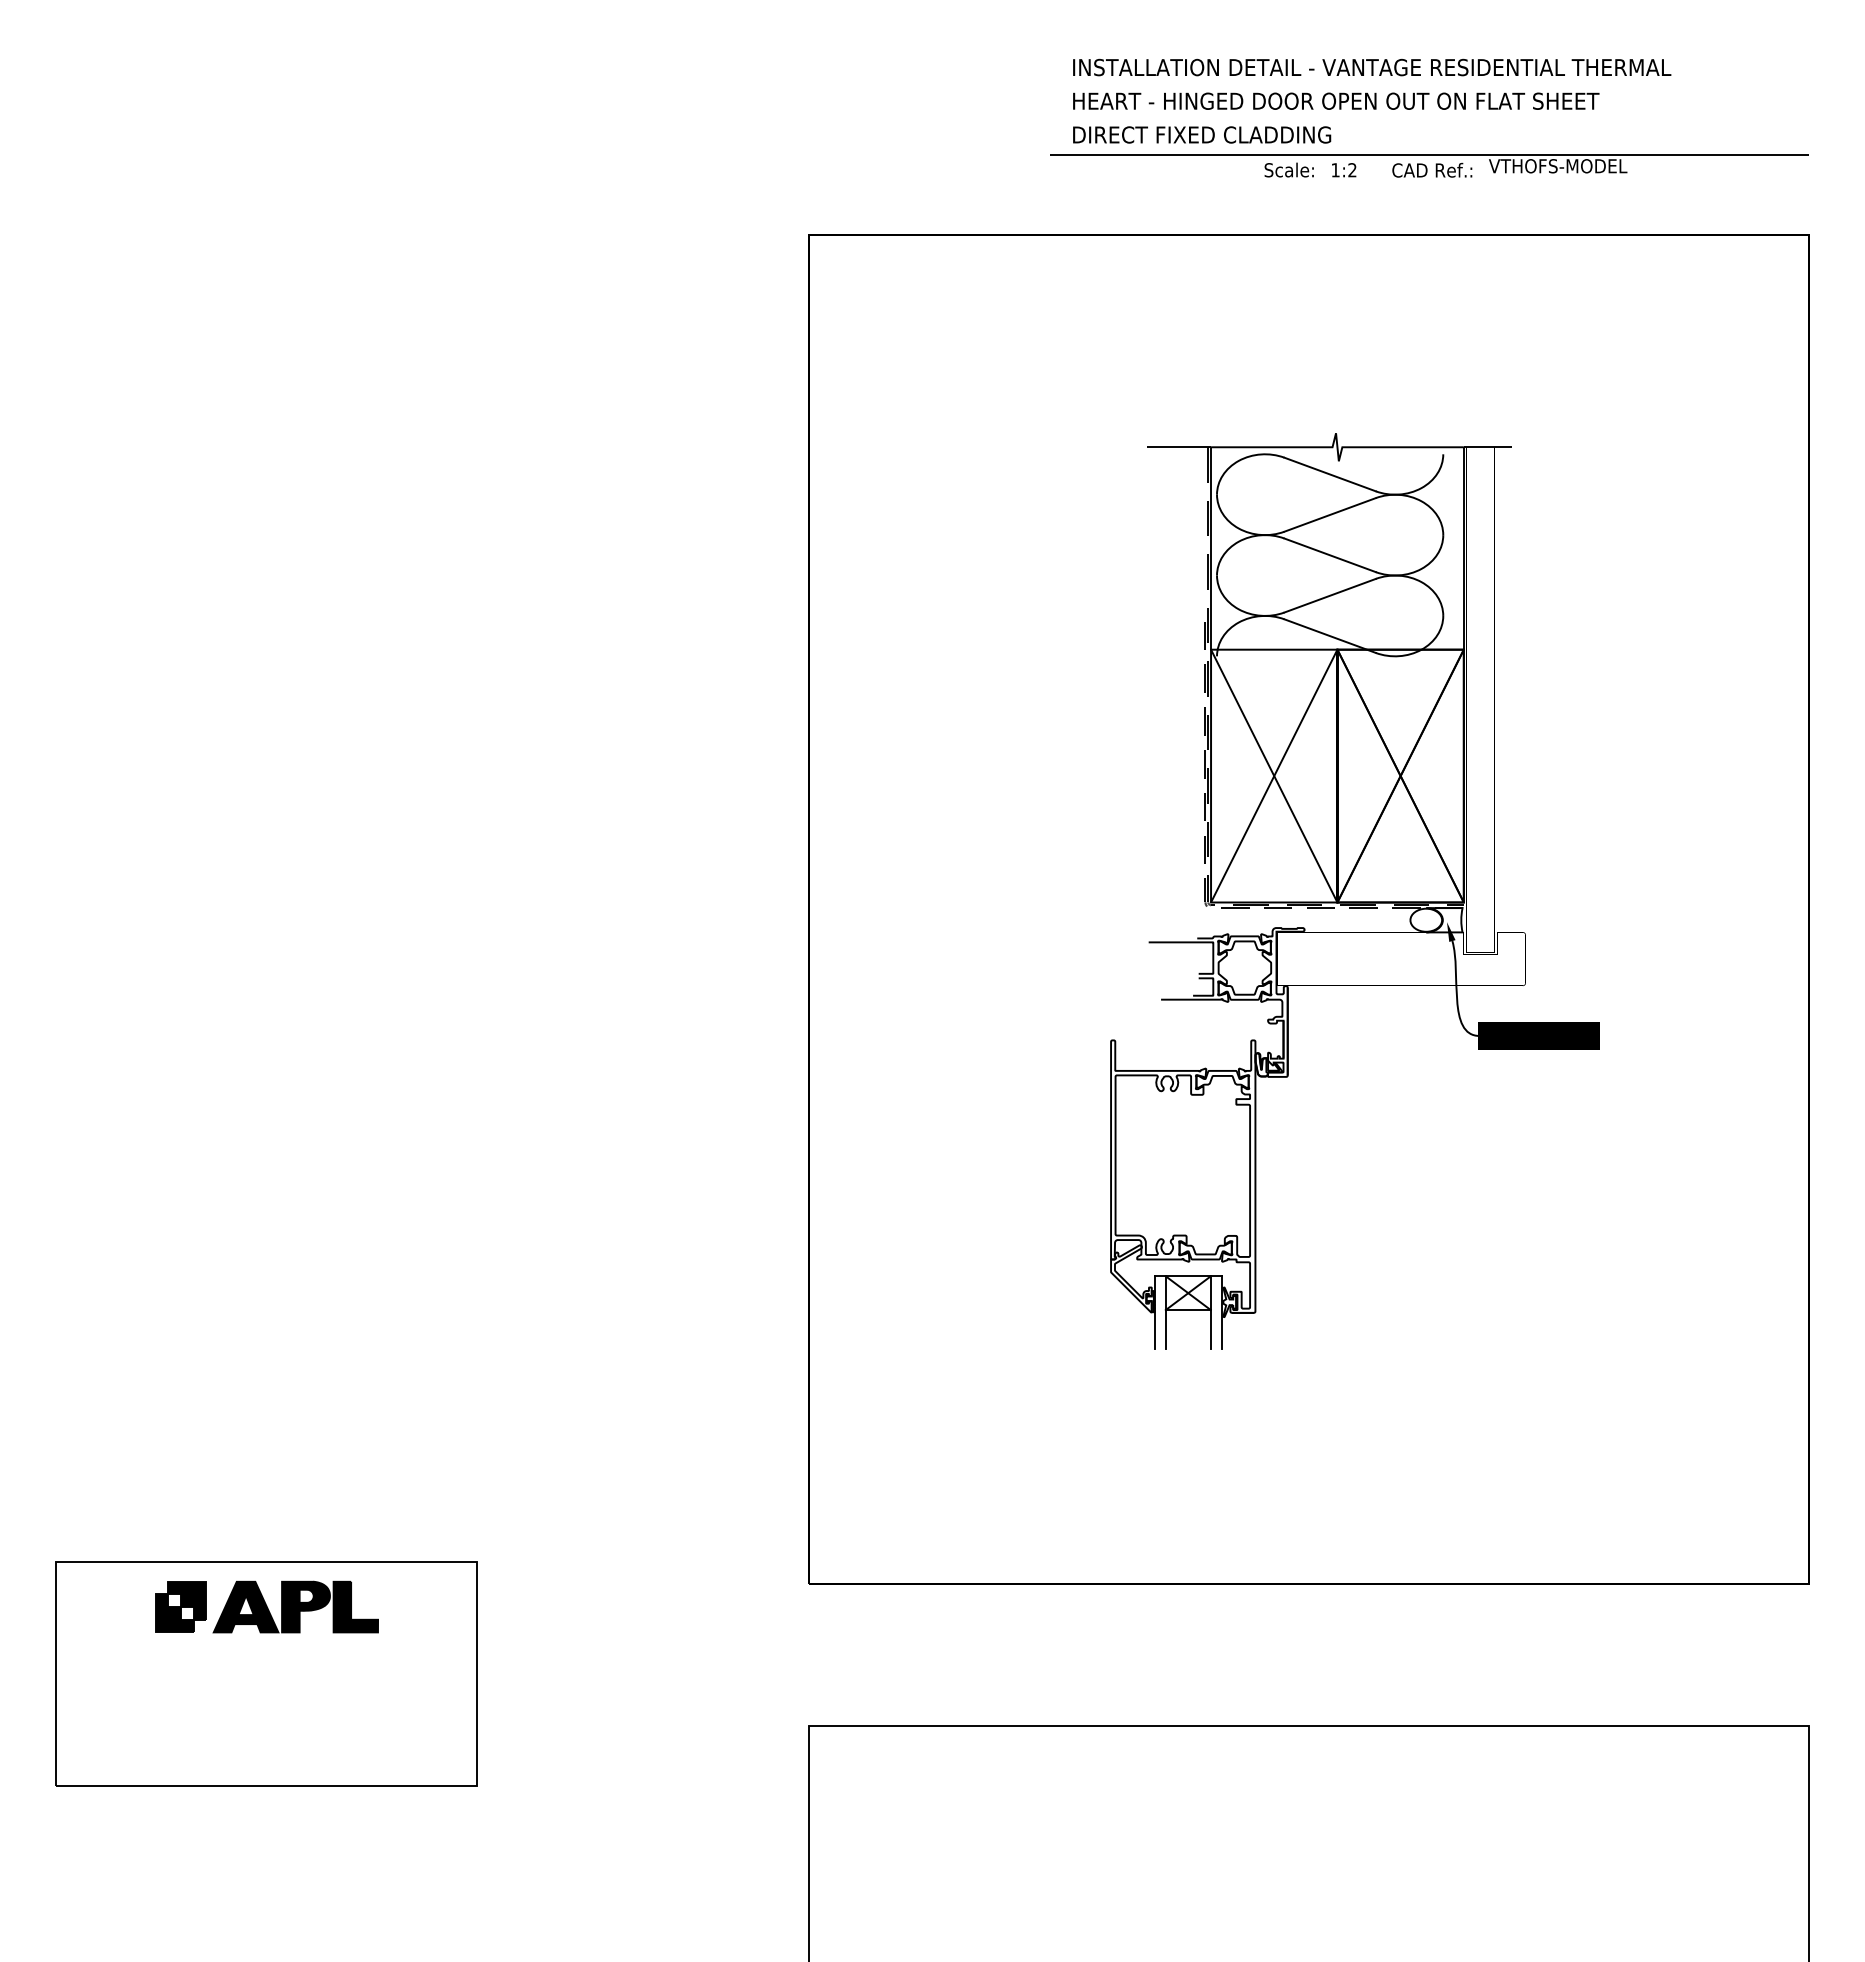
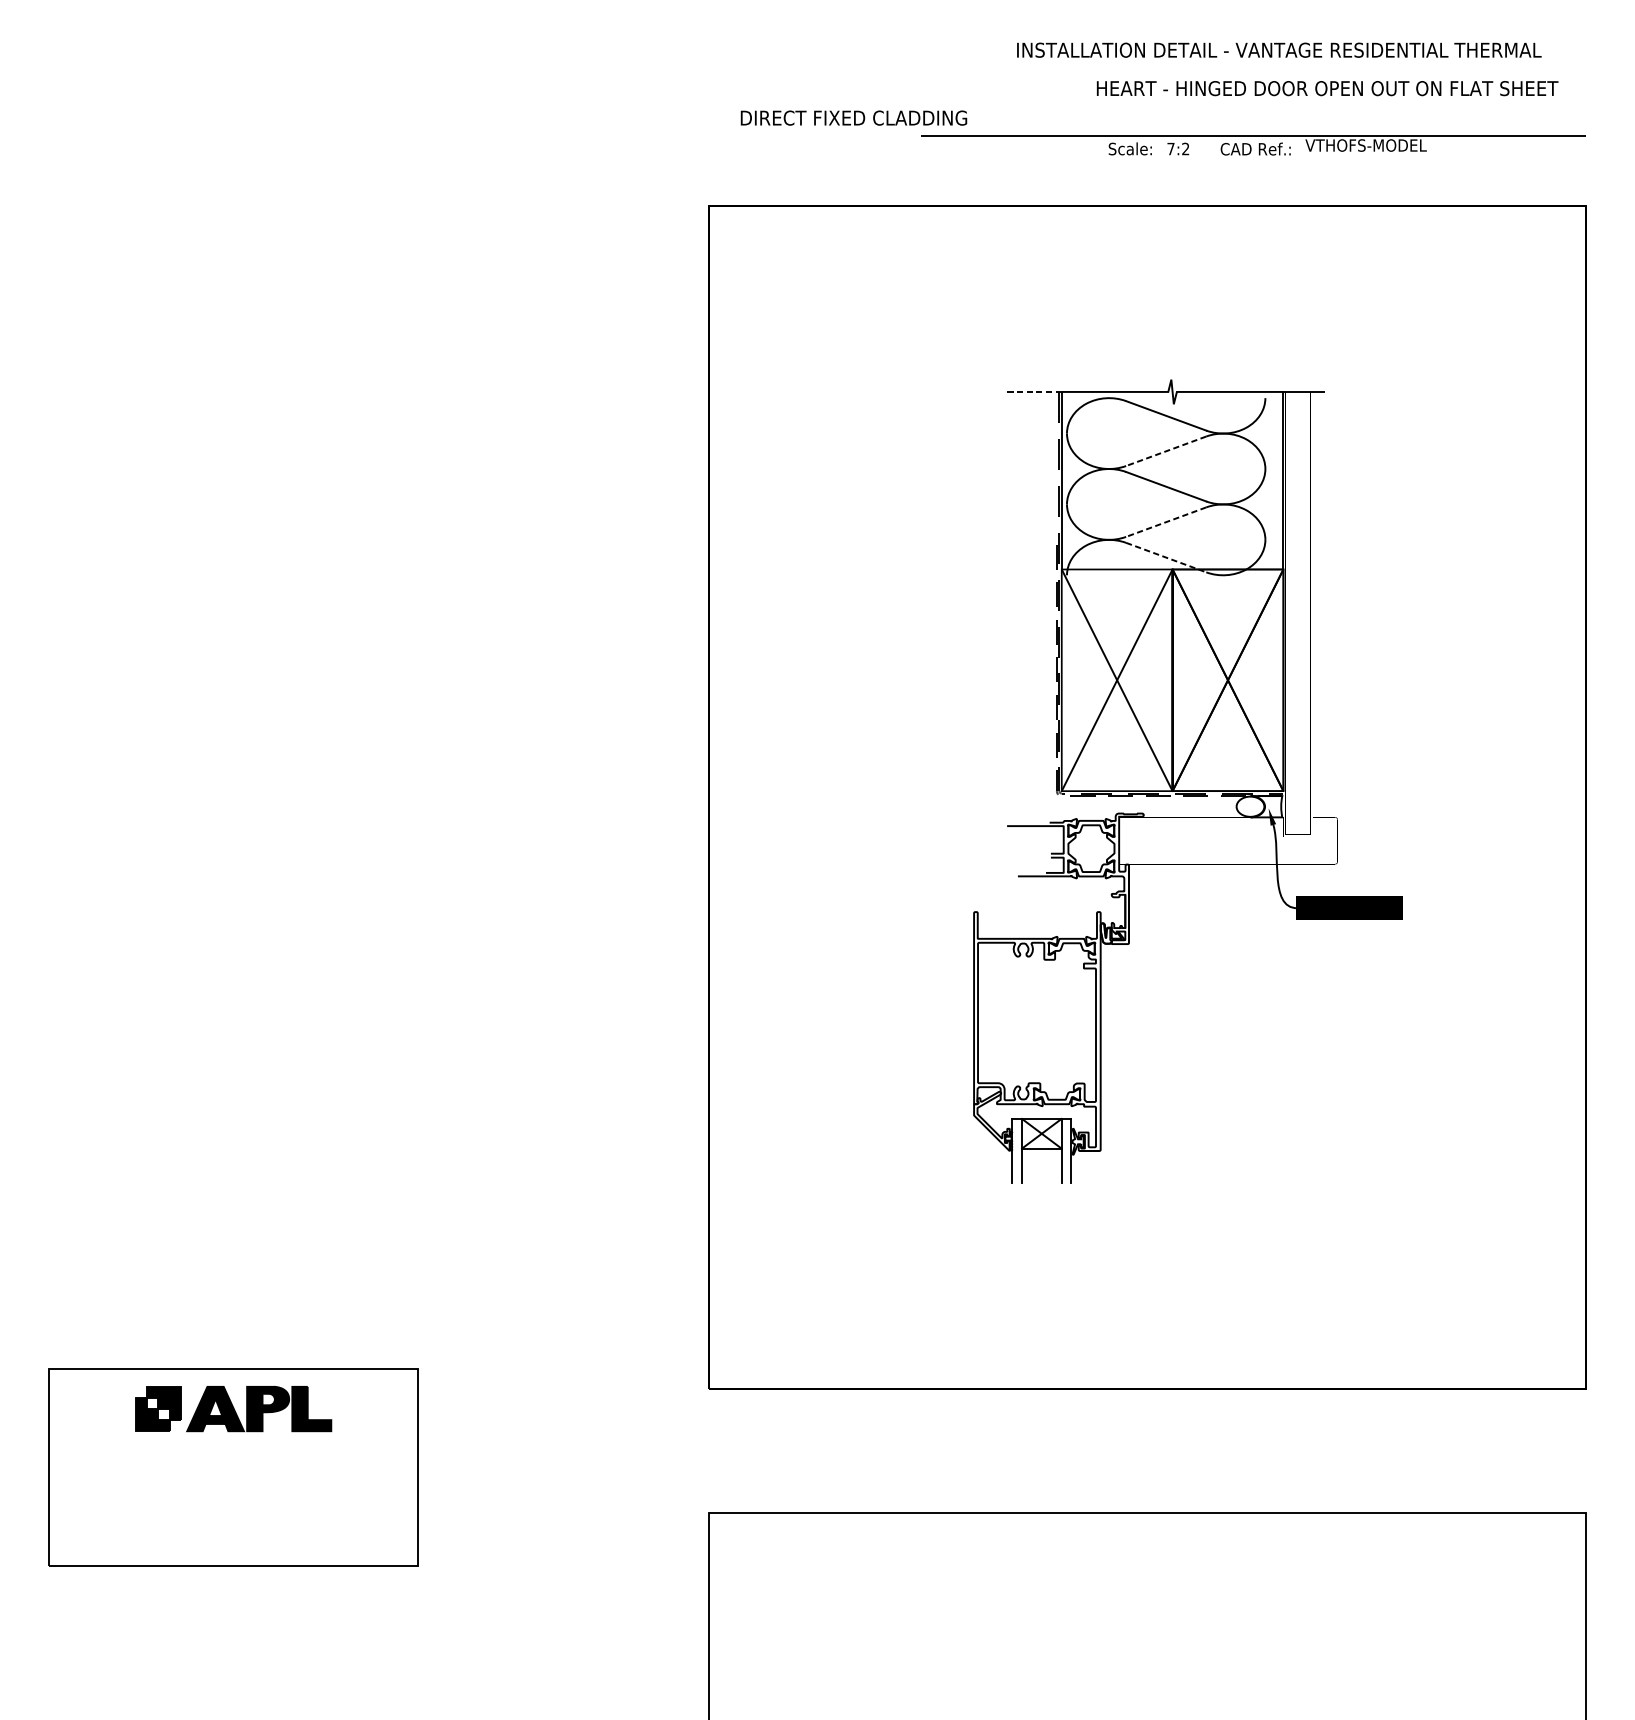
text: (1372, 67) -> (1279, 50), moved
text: (1336, 100) -> (1327, 87), moved
text: (1202, 134) -> (854, 117), moved
text: (1335, 170) -> (1170, 149), 1:2 -> 7:2
line: (1179, 447) -> (1034, 392), solid -> dashed
line: (1330, 514) -> (1166, 450), solid -> dashed
line: (1330, 595) -> (1166, 521), solid -> dashed
line: (1330, 636) -> (1166, 557), solid -> dashed

